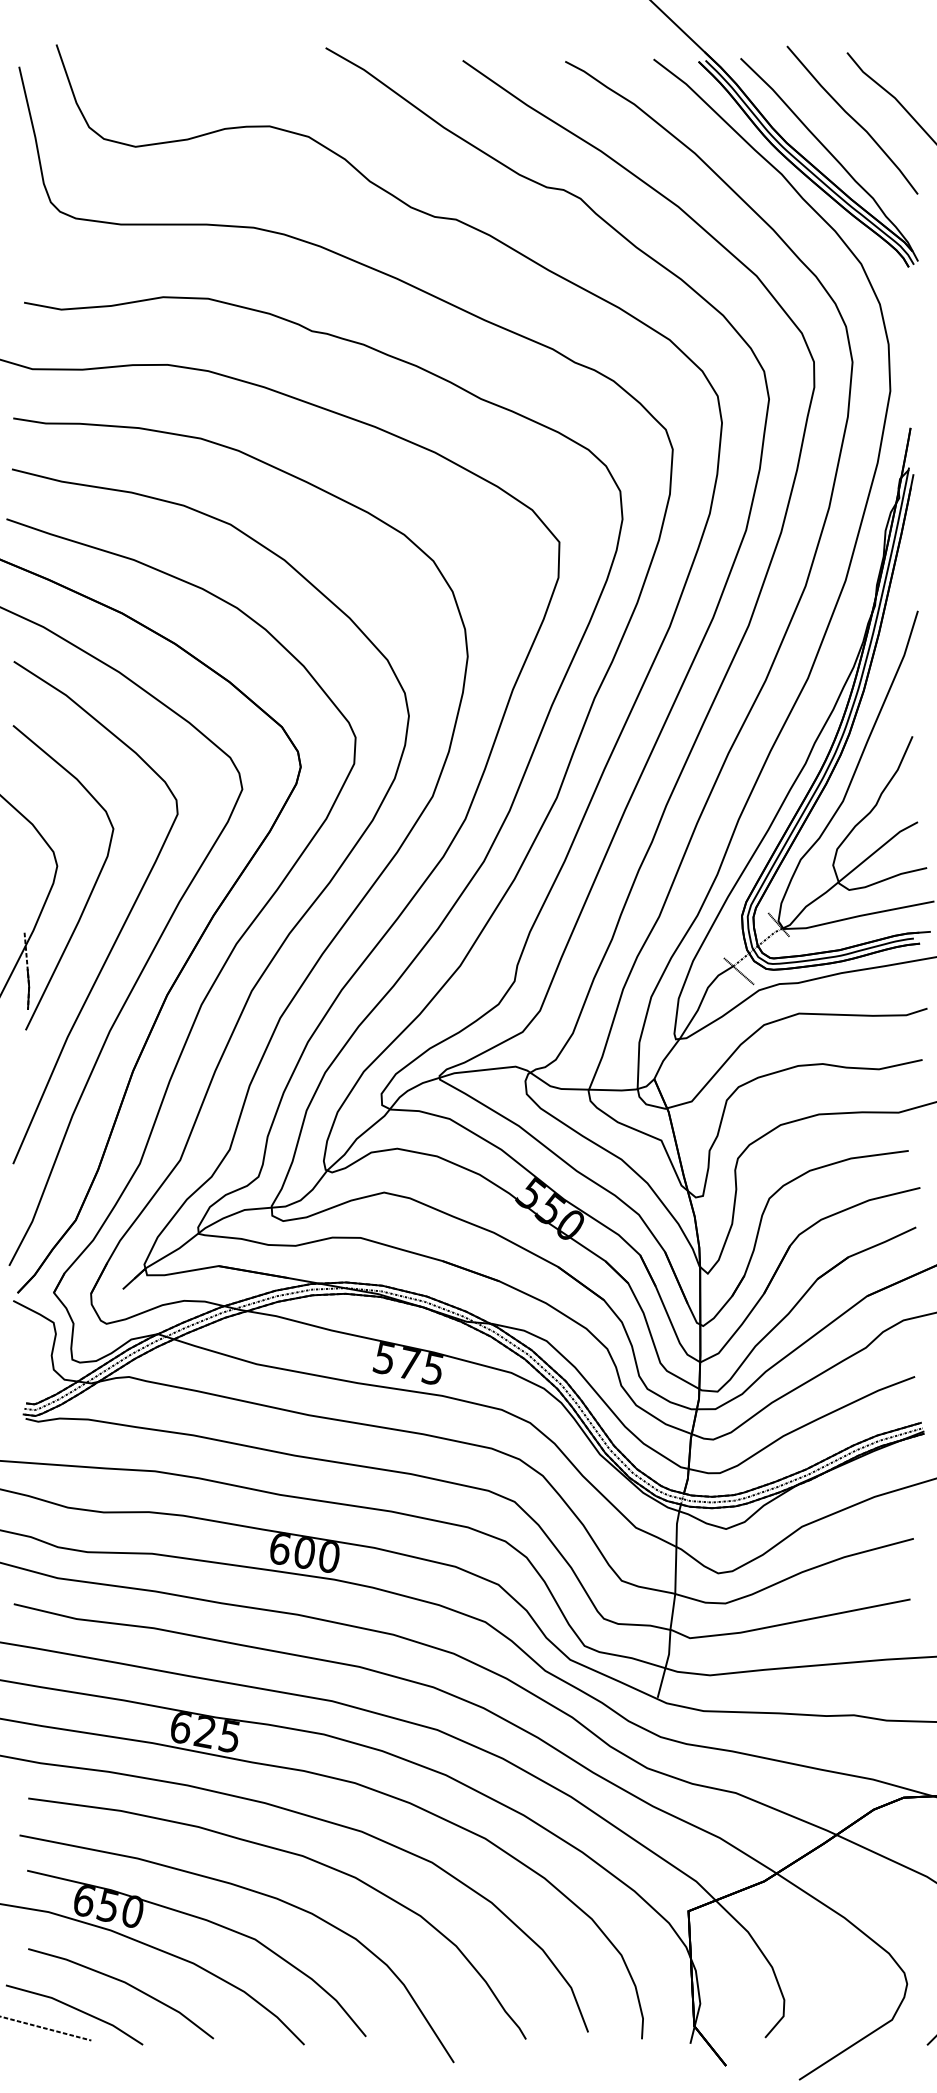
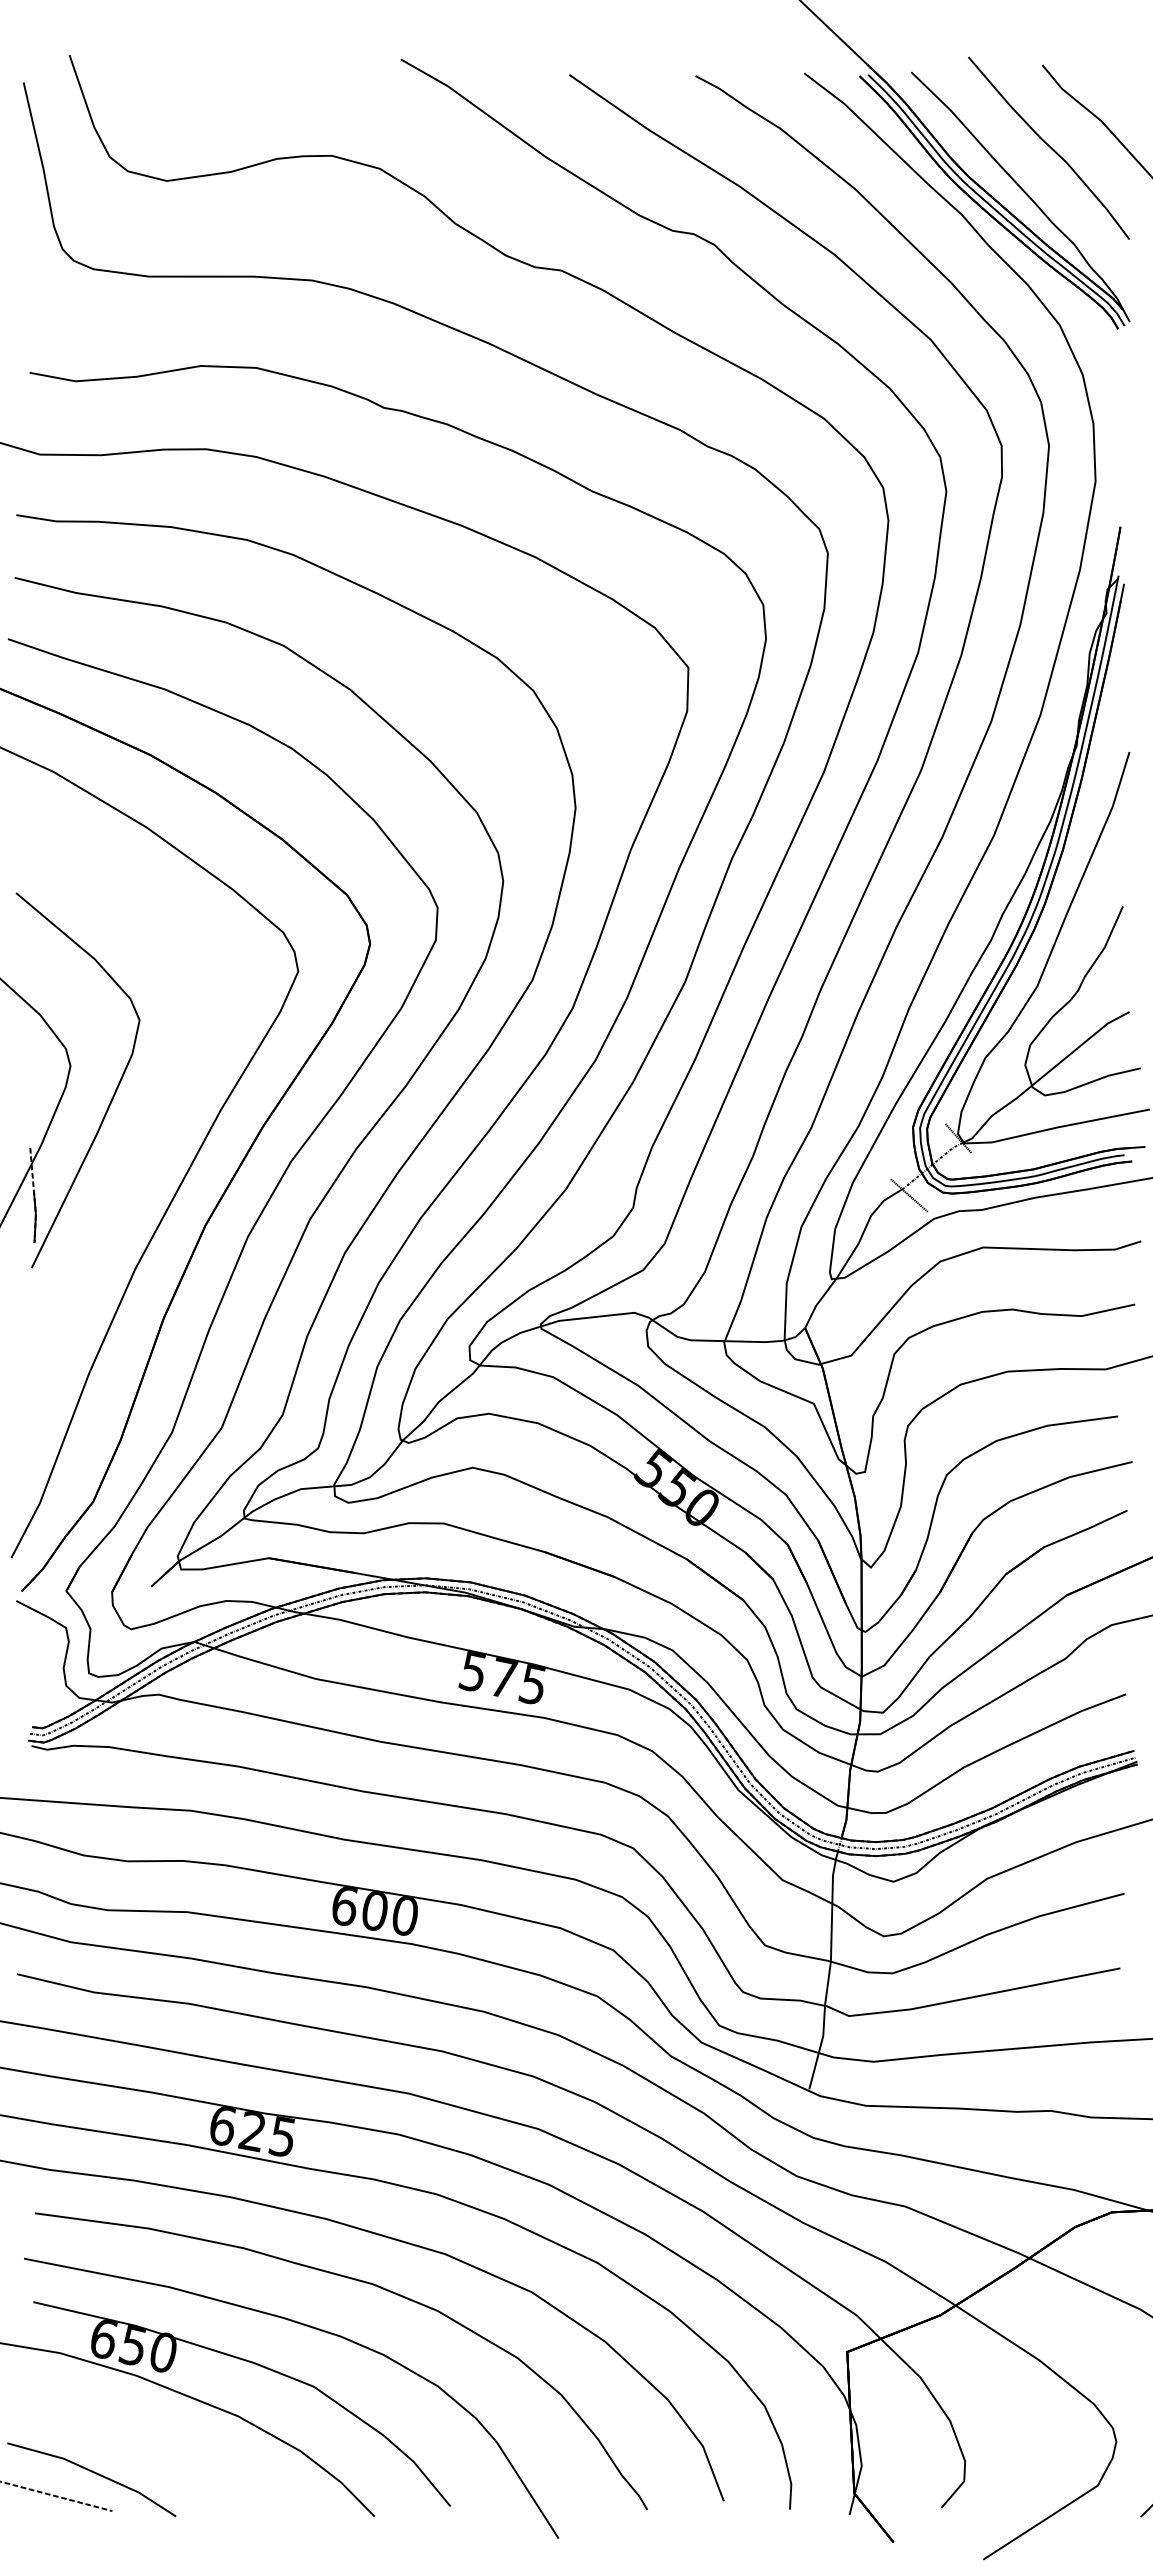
curve: (122, 925) -> (150, 1139), removed
part: (125, 1983) -> (154, 2441), removed

